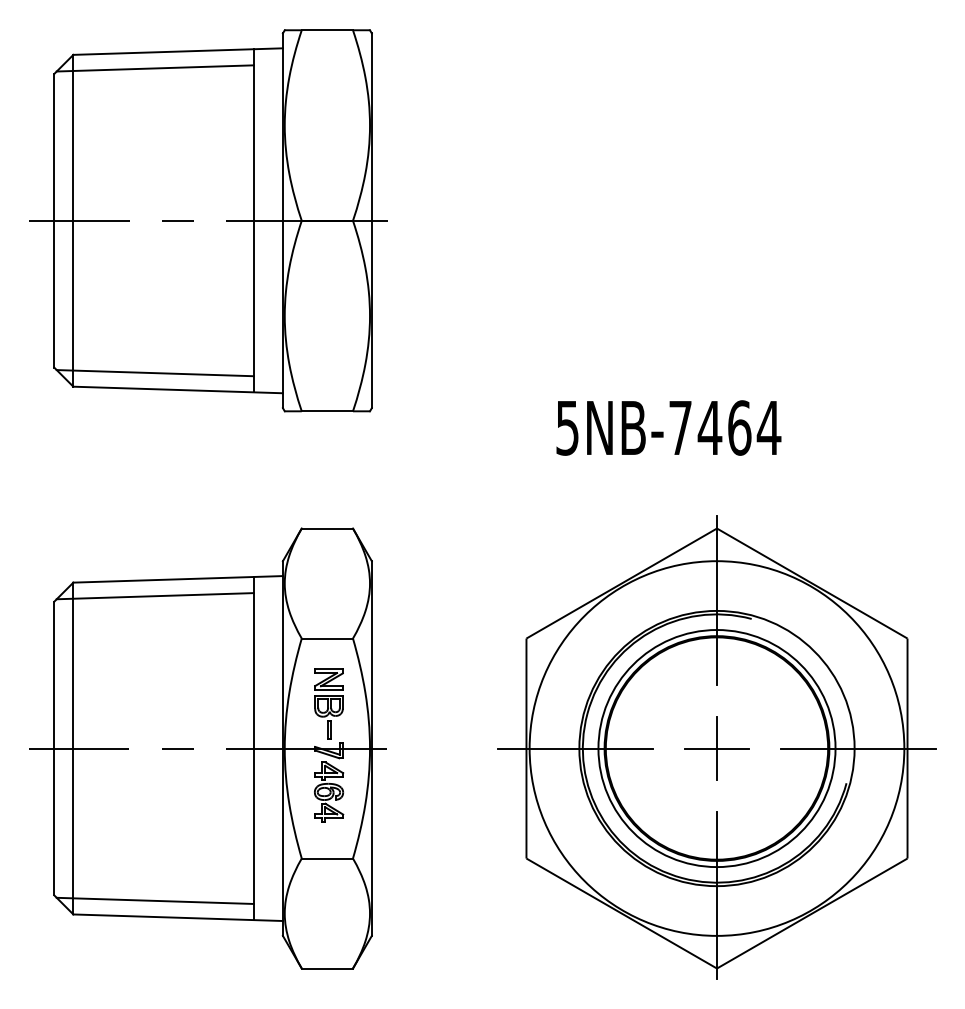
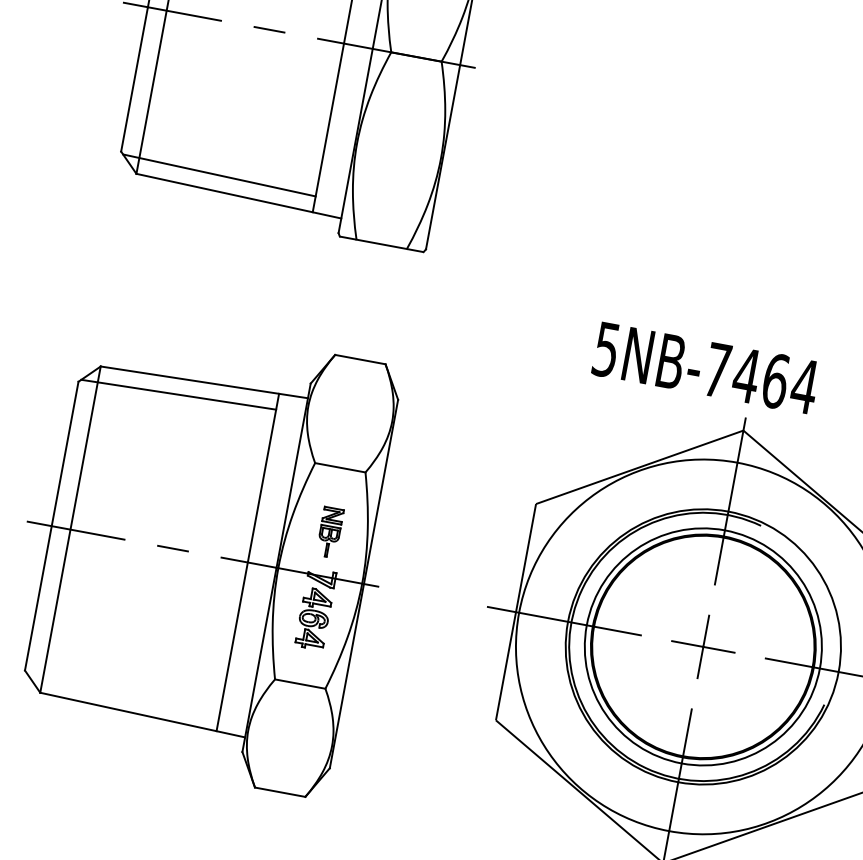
text: (668, 427) -> (705, 367), moved
part: (328, 703) -> (329, 531), size x0.7
line: (154, 900) -> (122, 693), removed

